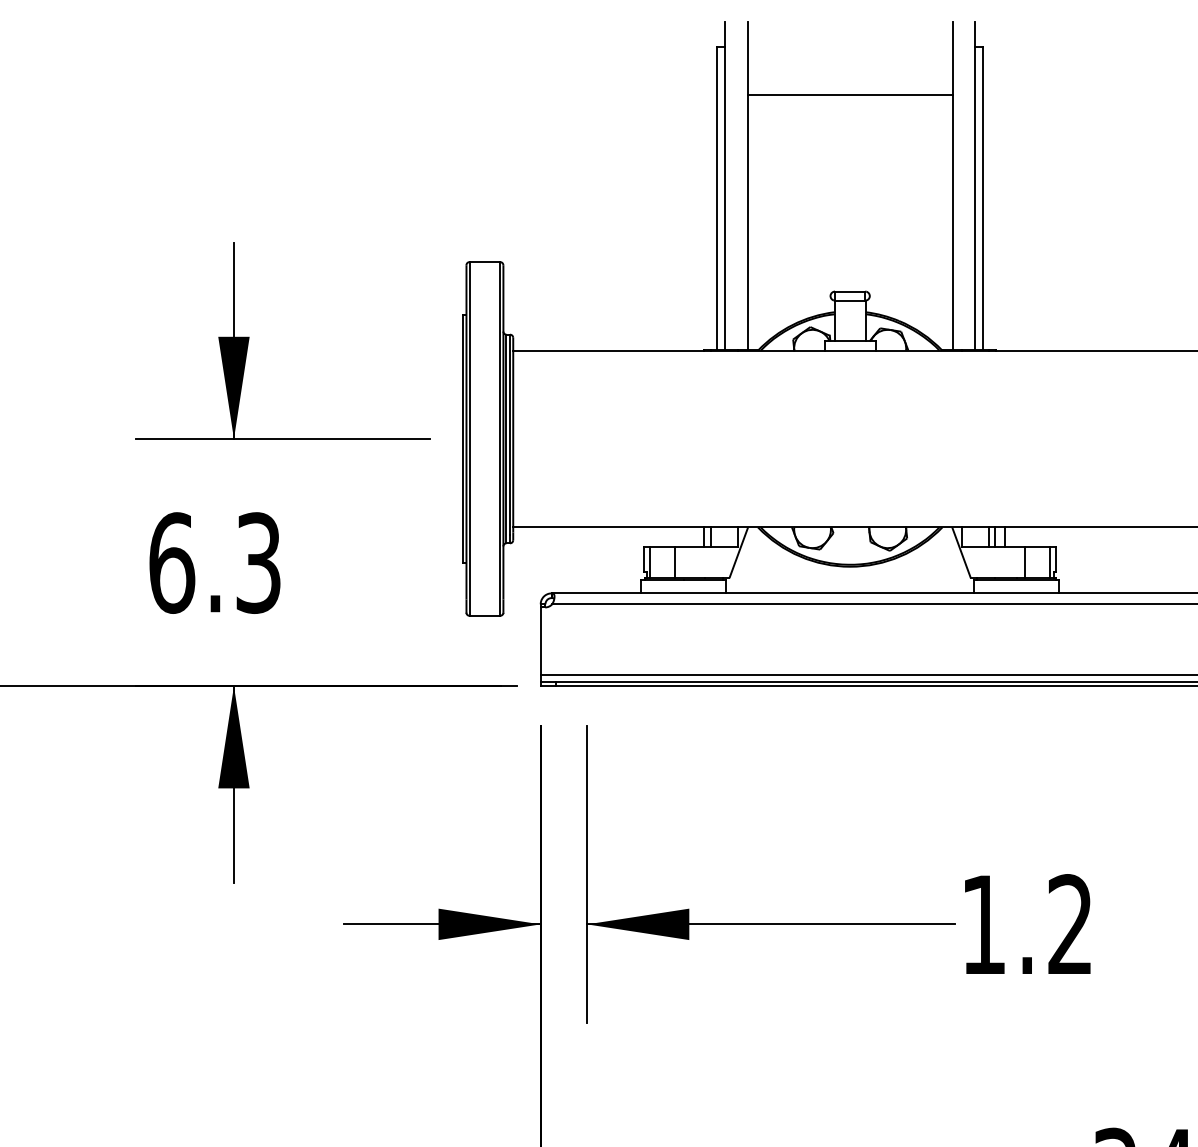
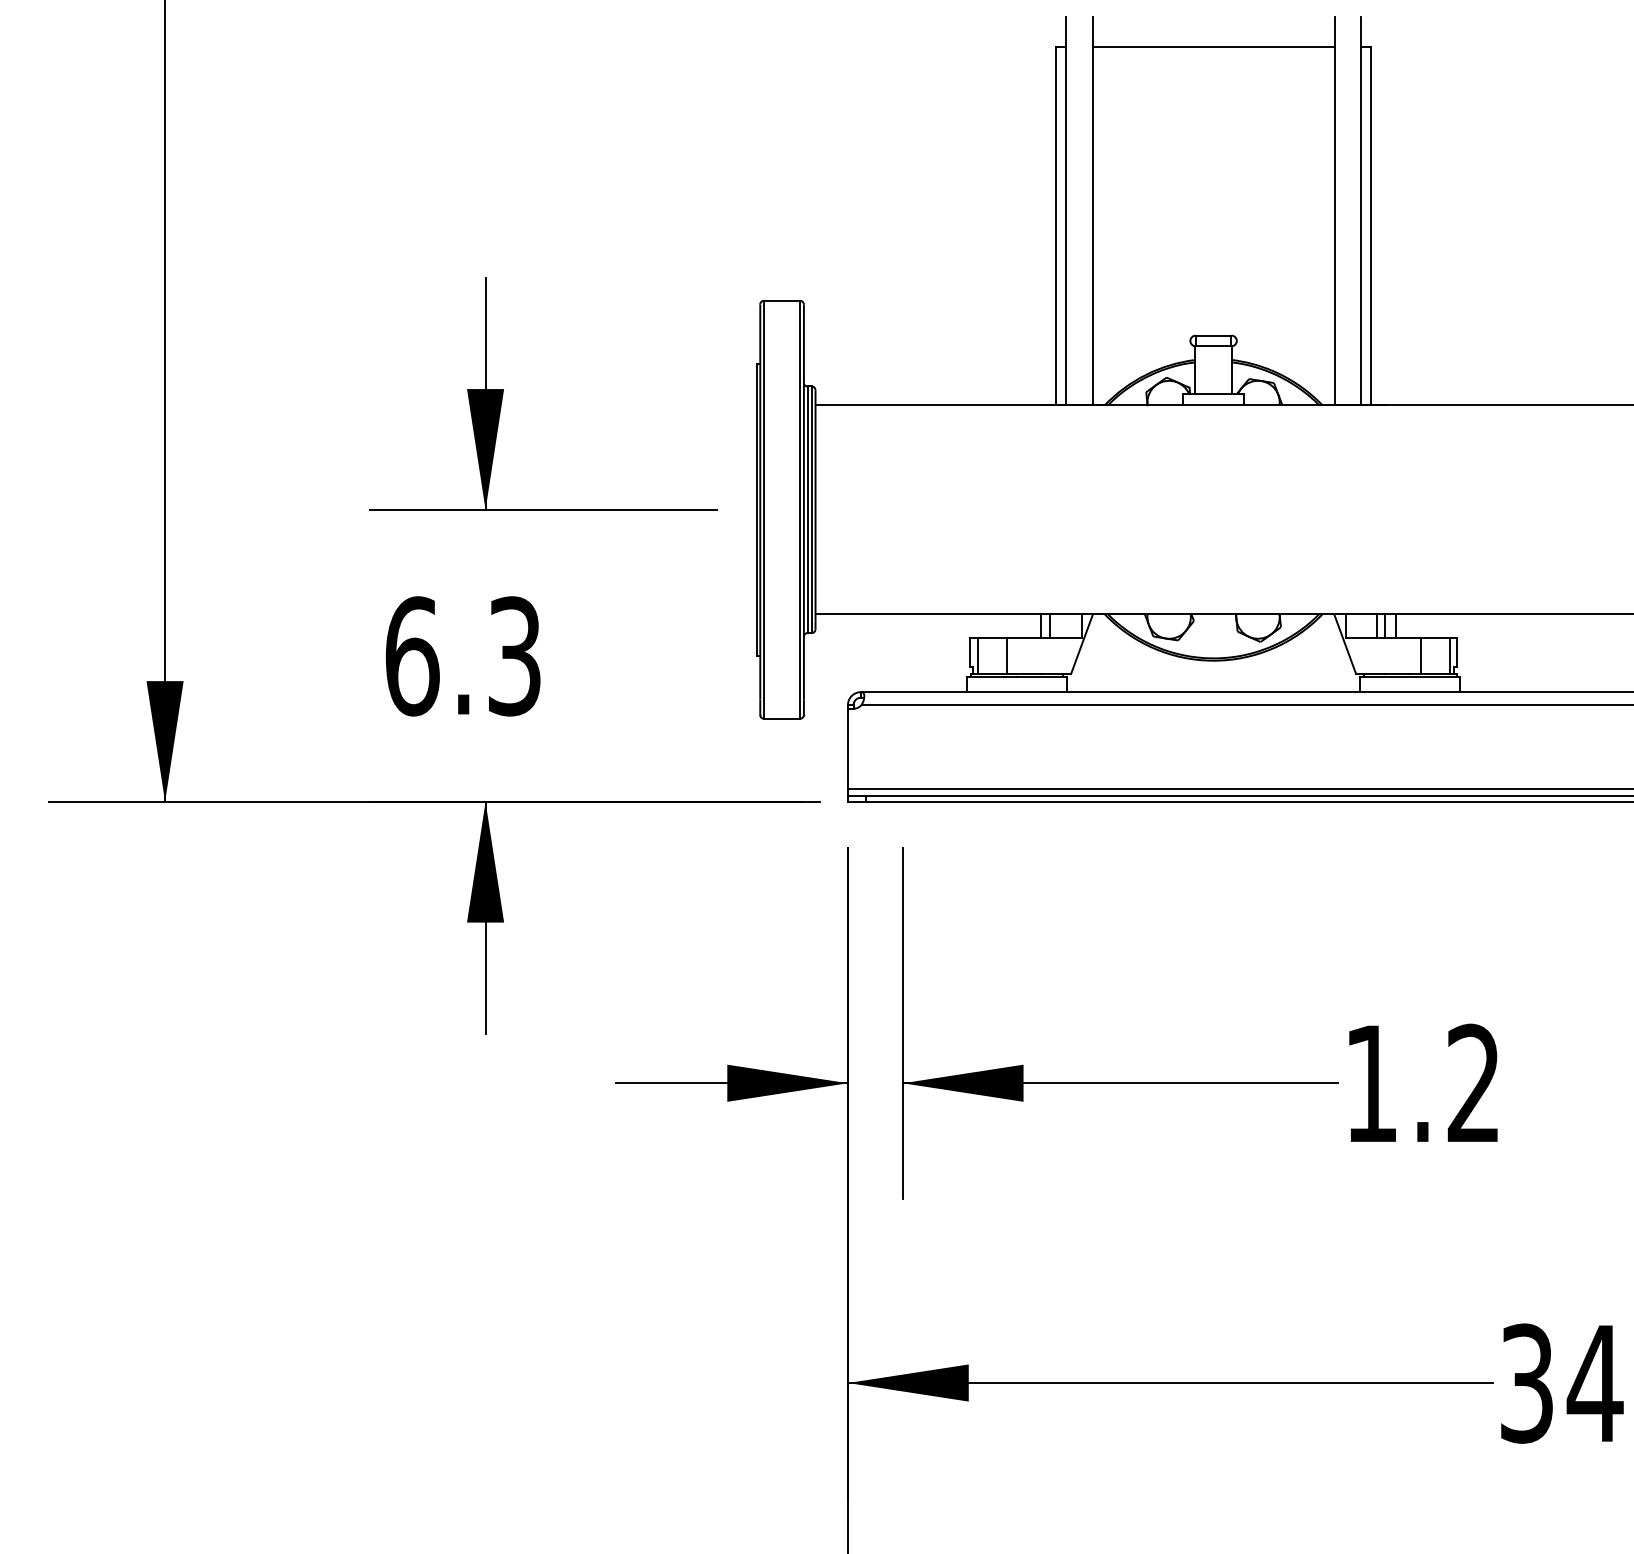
line: (850, 95) -> (1213, 46), moved

